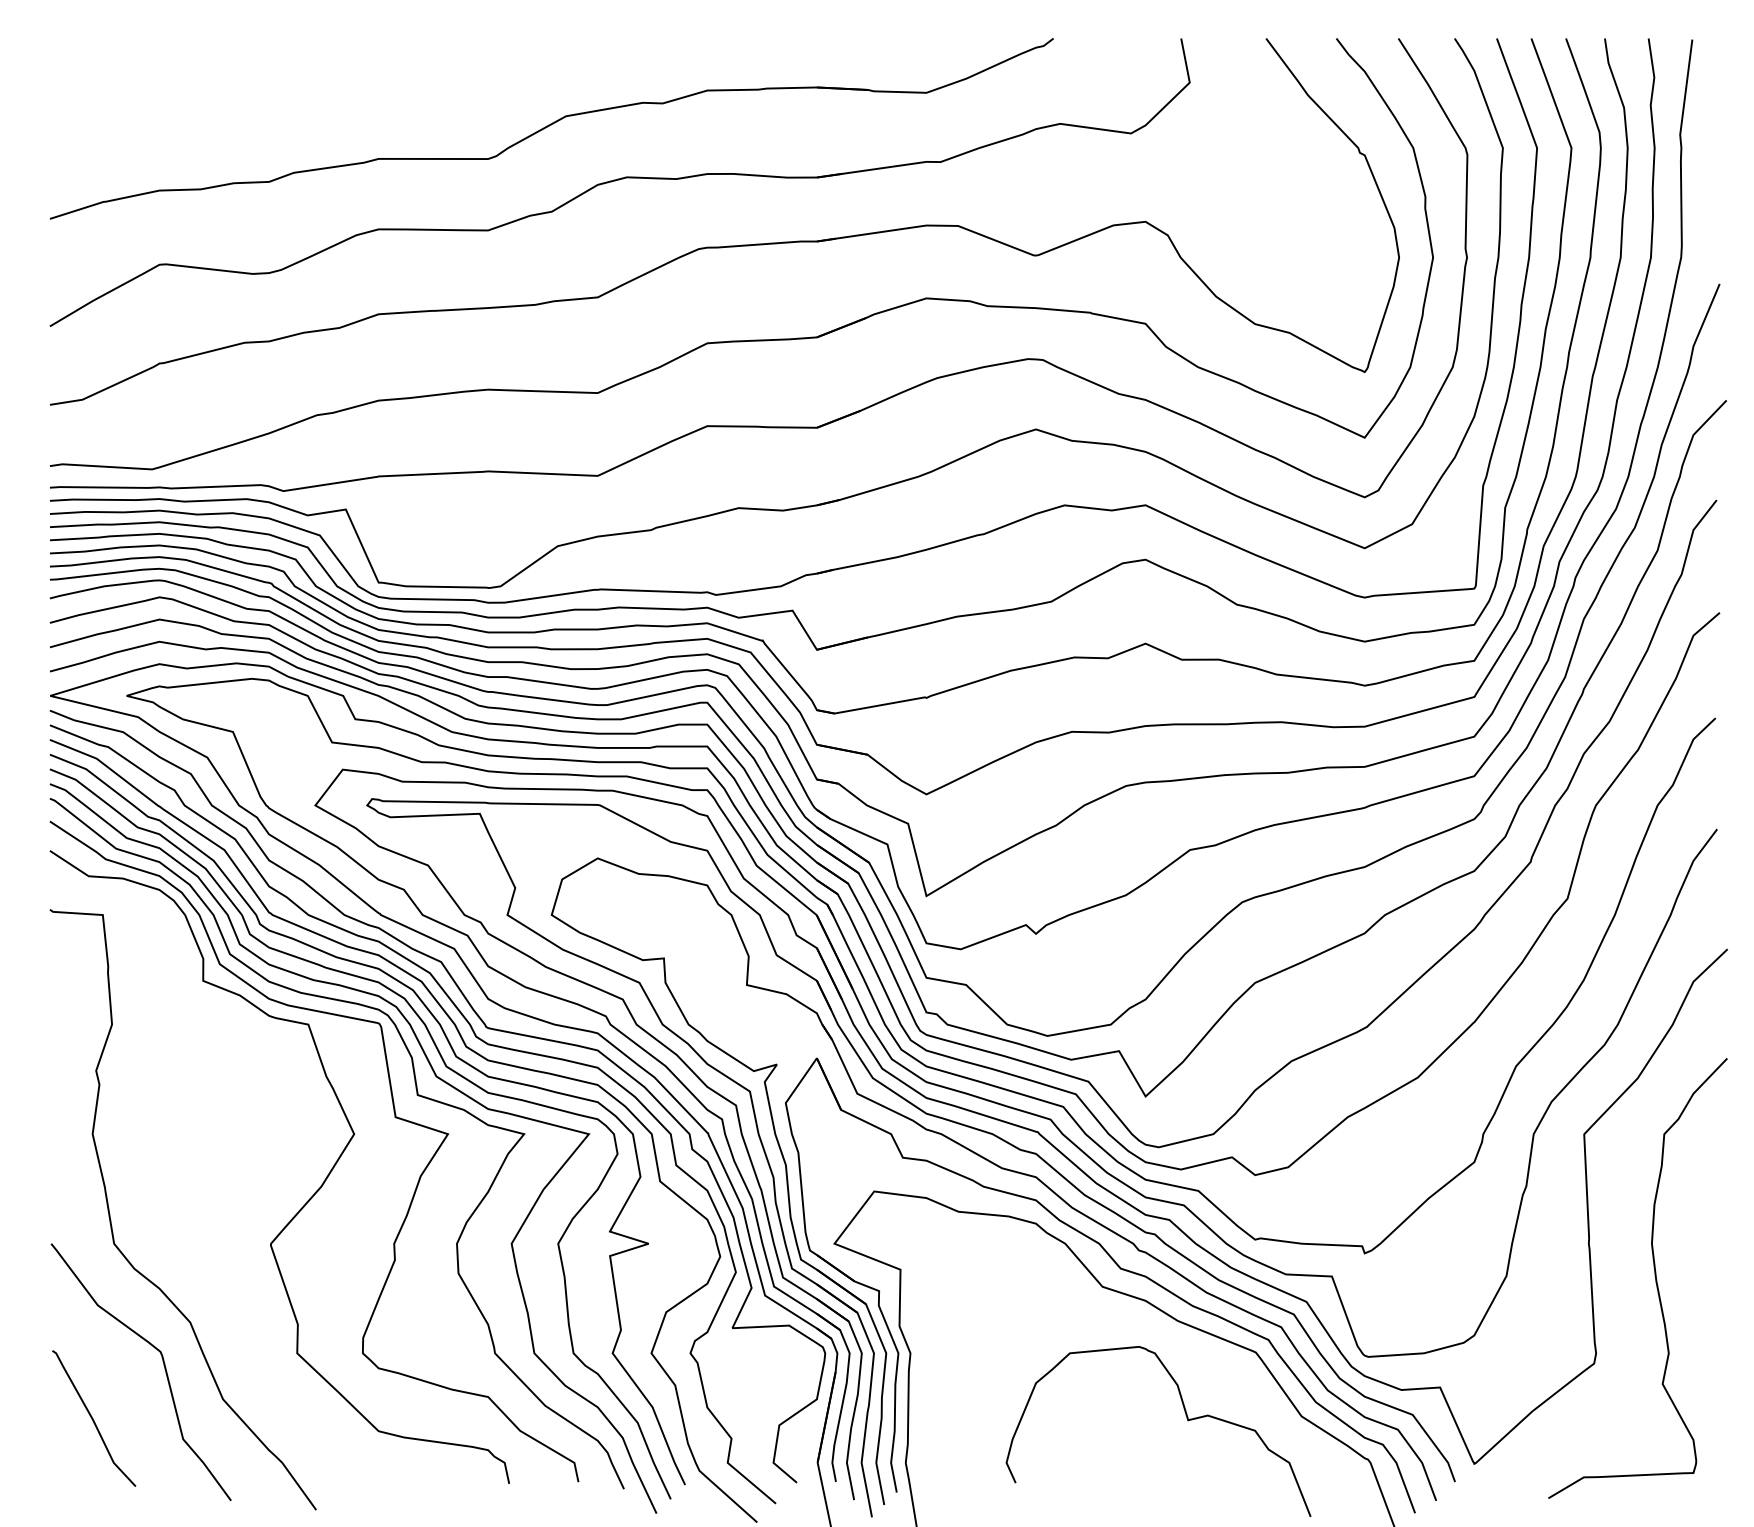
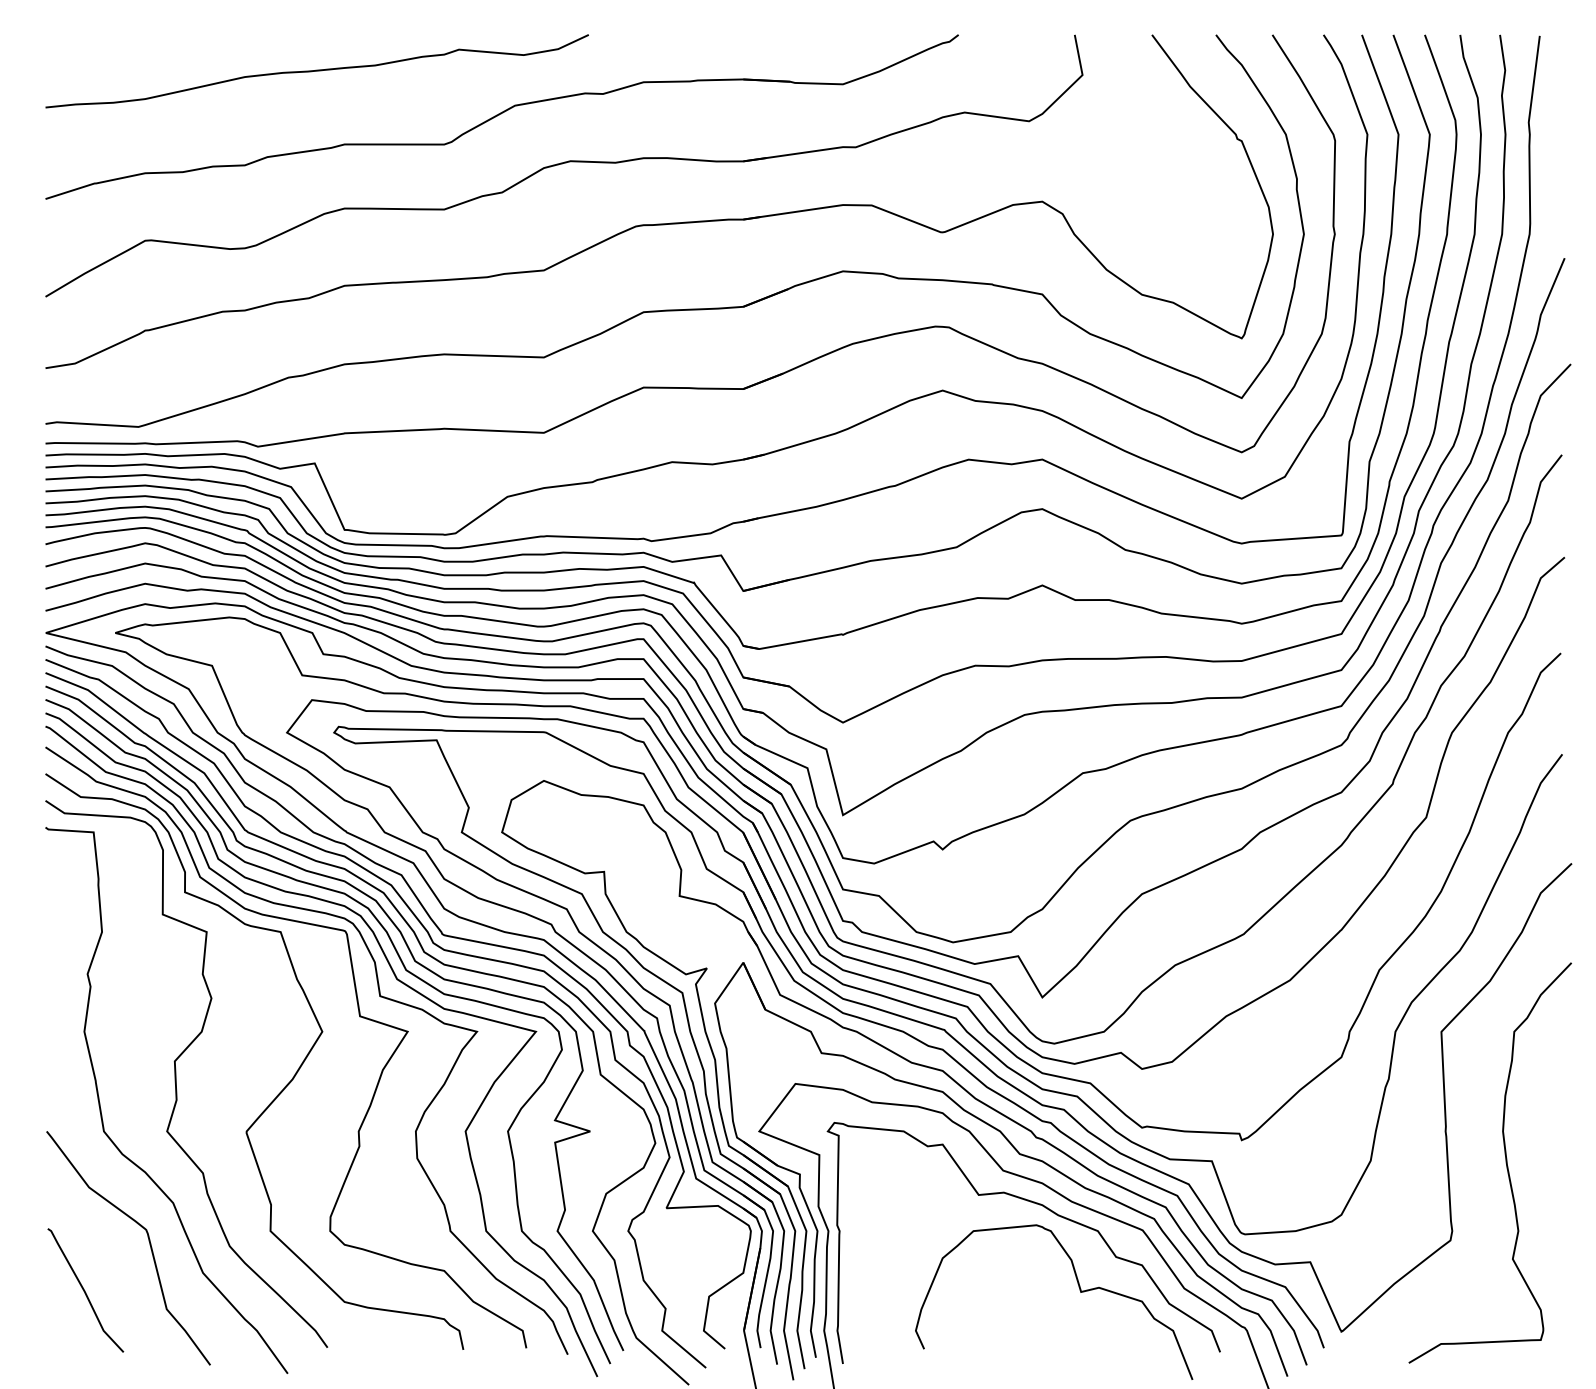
curve: (348, 78) -> (317, 71), added
curve: (193, 1180) -> (176, 1073), added
curve: (1137, 1323) -> (1035, 1203), added

